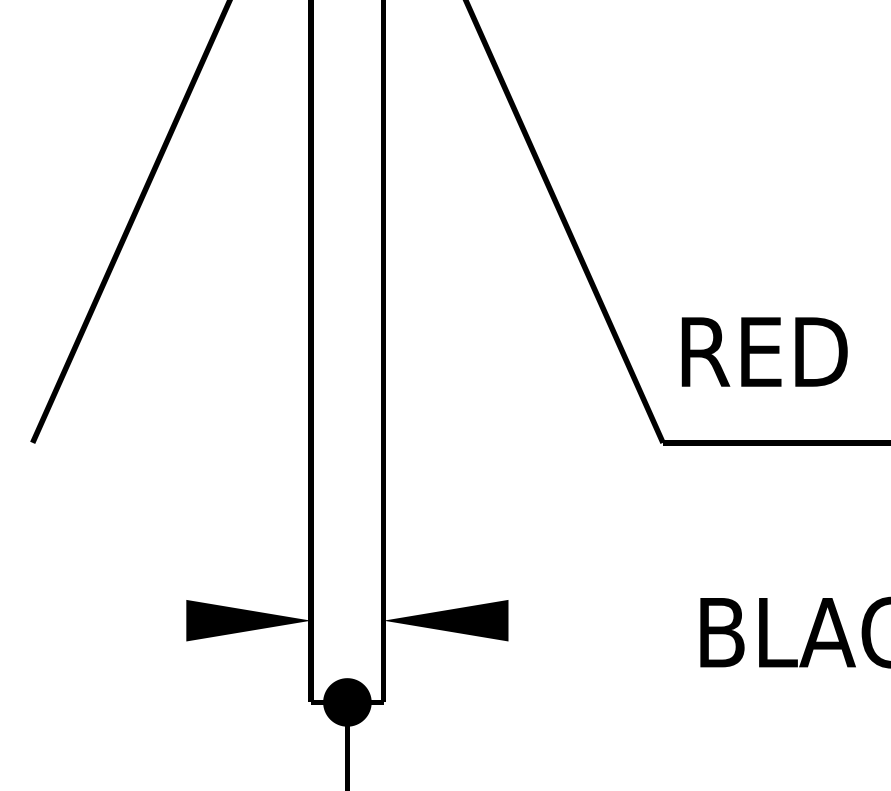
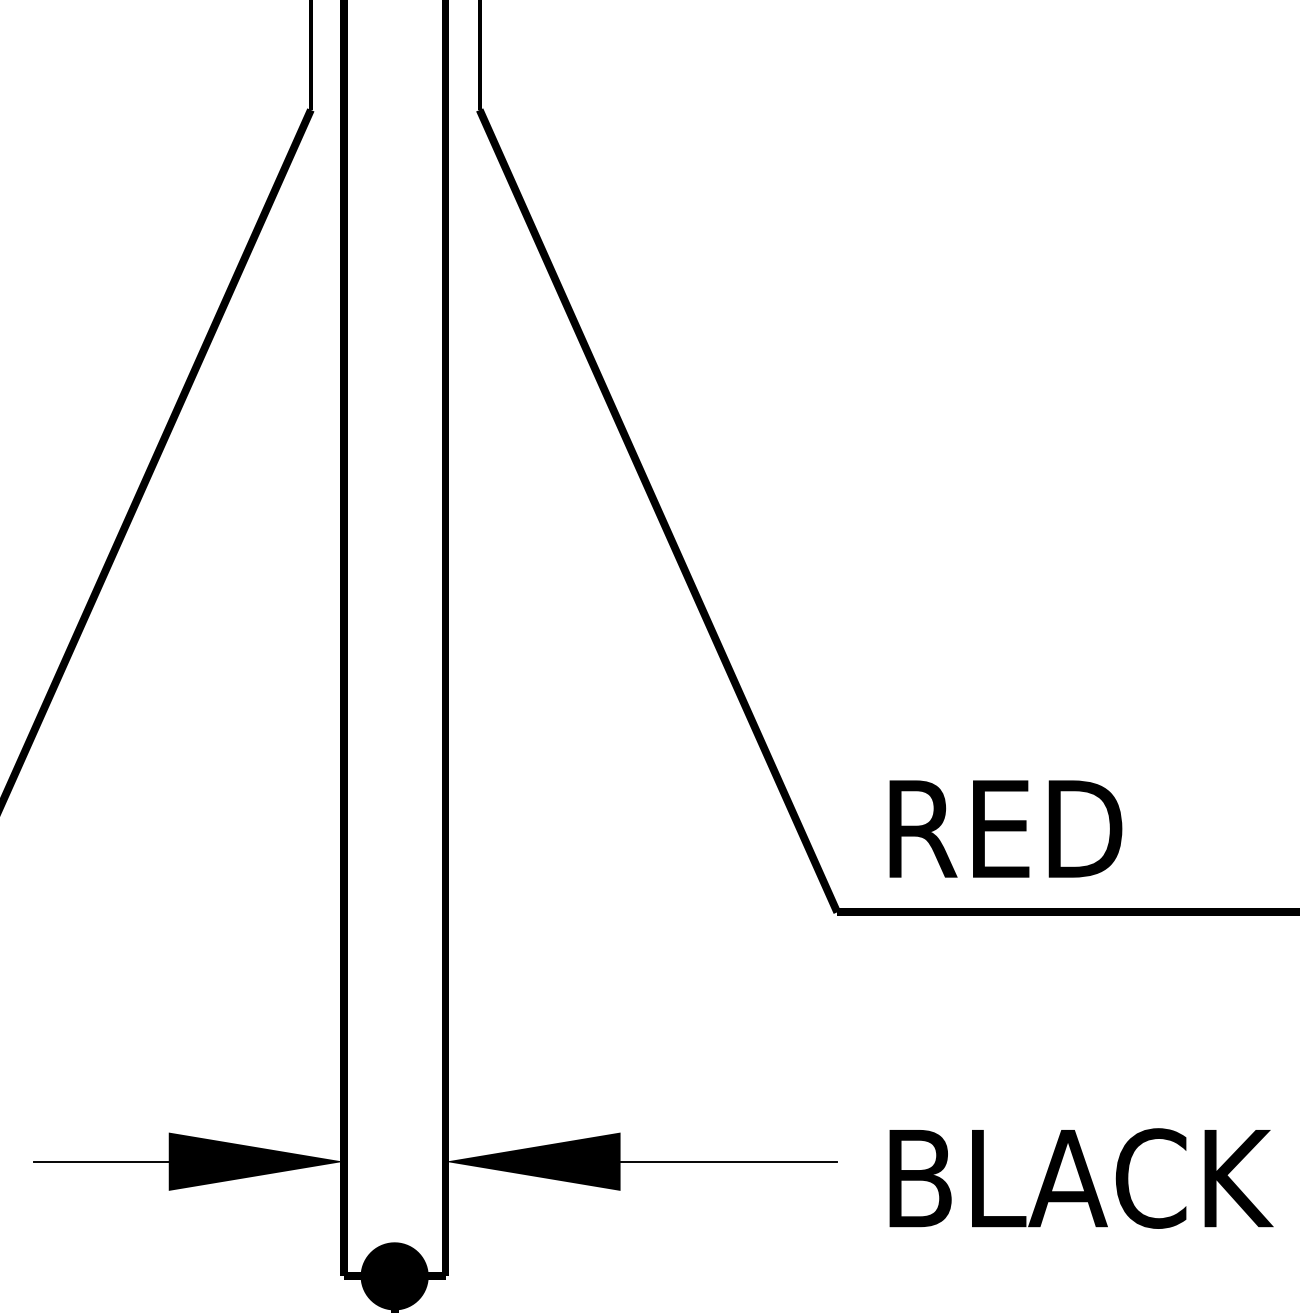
text: (764, 351) -> (1005, 828), moved
line: (137, 620) -> (100, 1161), added
line: (585, 620) -> (728, 1161), added

